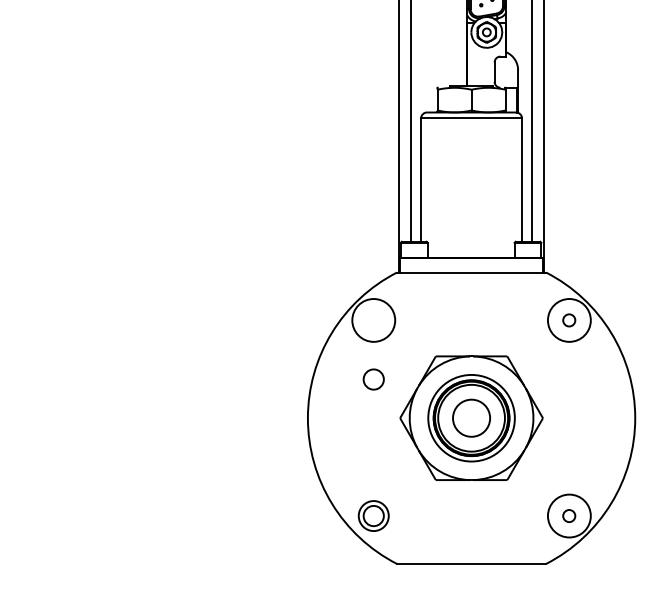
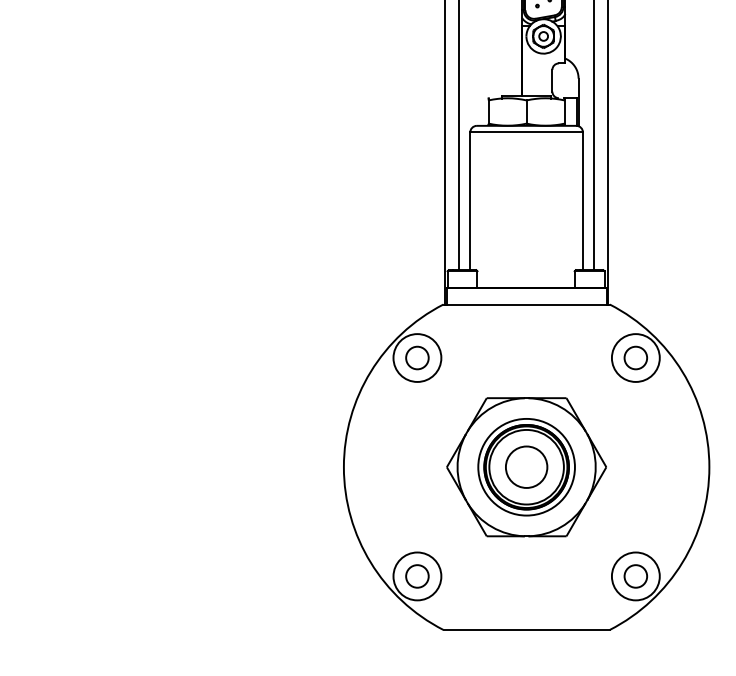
circle: (569, 319) -> (635, 357), size x1.67
circle: (373, 379) -> (417, 357), moved
circle: (373, 516) -> (417, 576), size x1.43
circle: (569, 516) -> (635, 576), size x1.67

